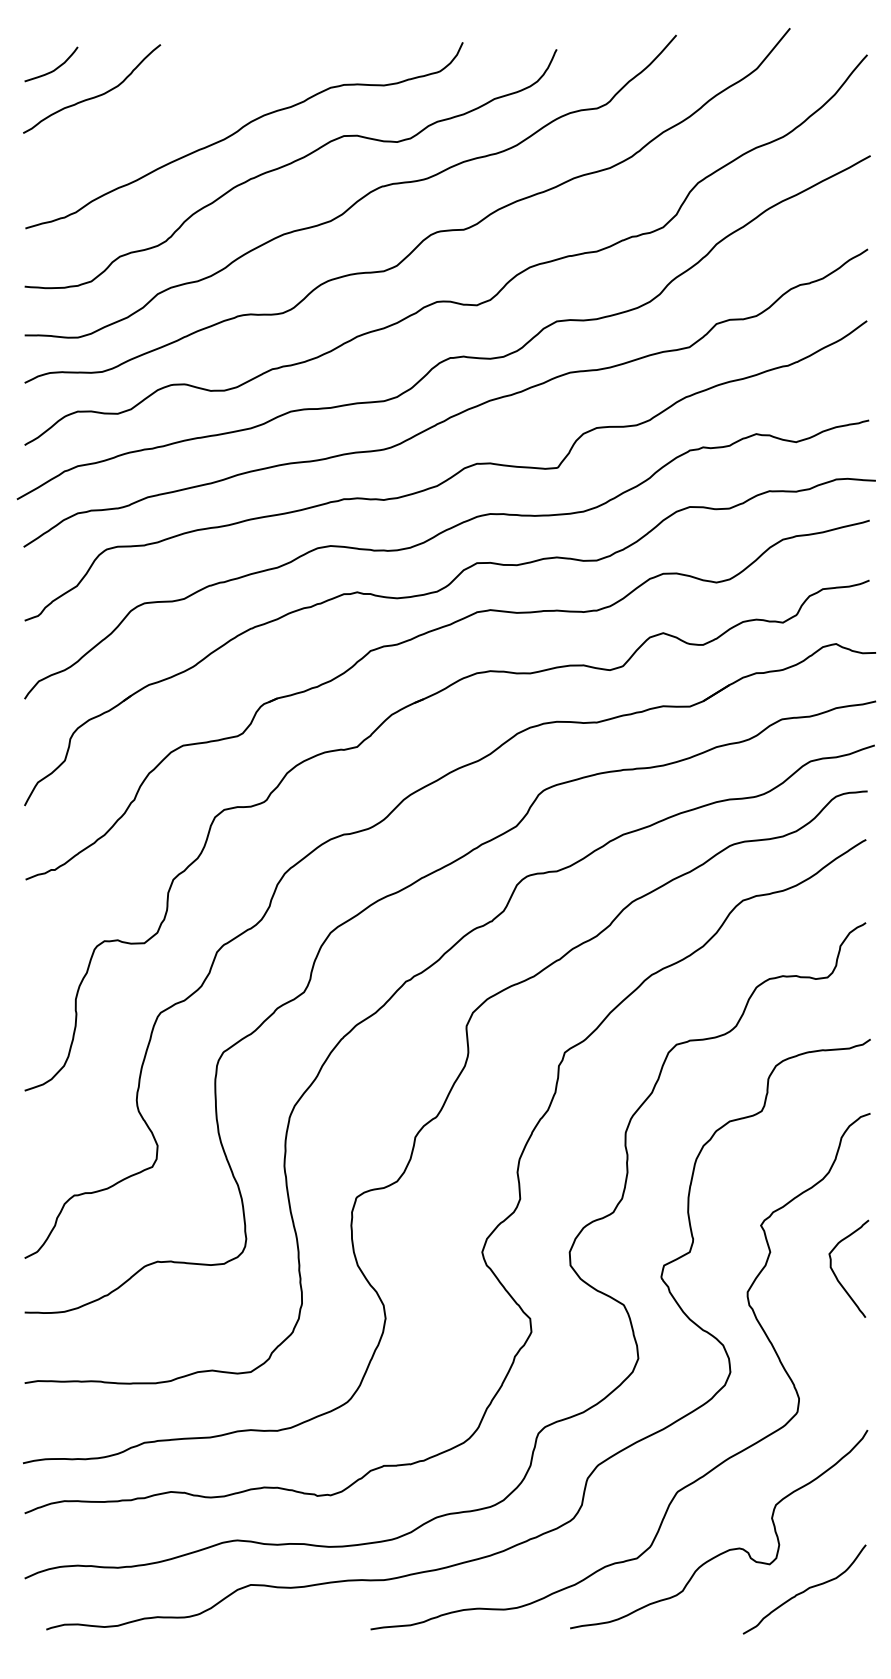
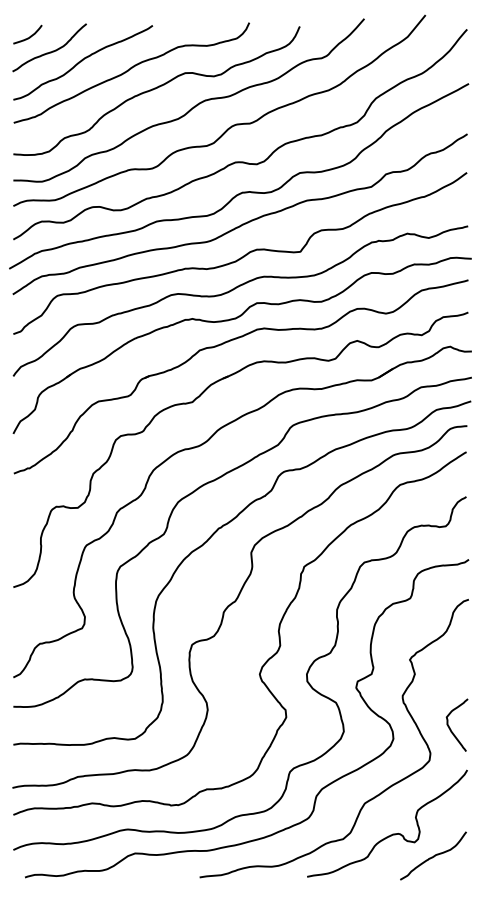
curve: (153, 114) -> (82, 61), added
curve: (836, 1273) -> (450, 727), moved

